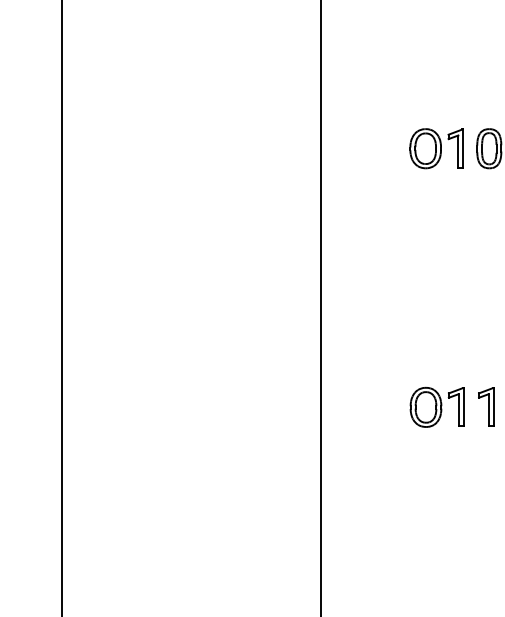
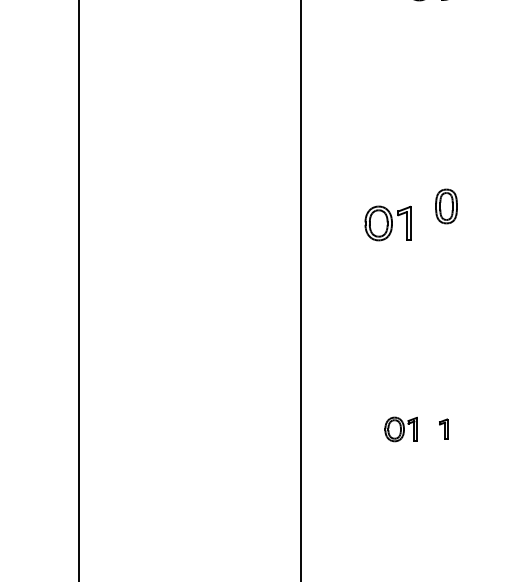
part: (435, 148) -> (387, 223), moved
part: (435, 407) -> (400, 429), size x0.7
part: (485, 407) -> (443, 429), size x0.6

